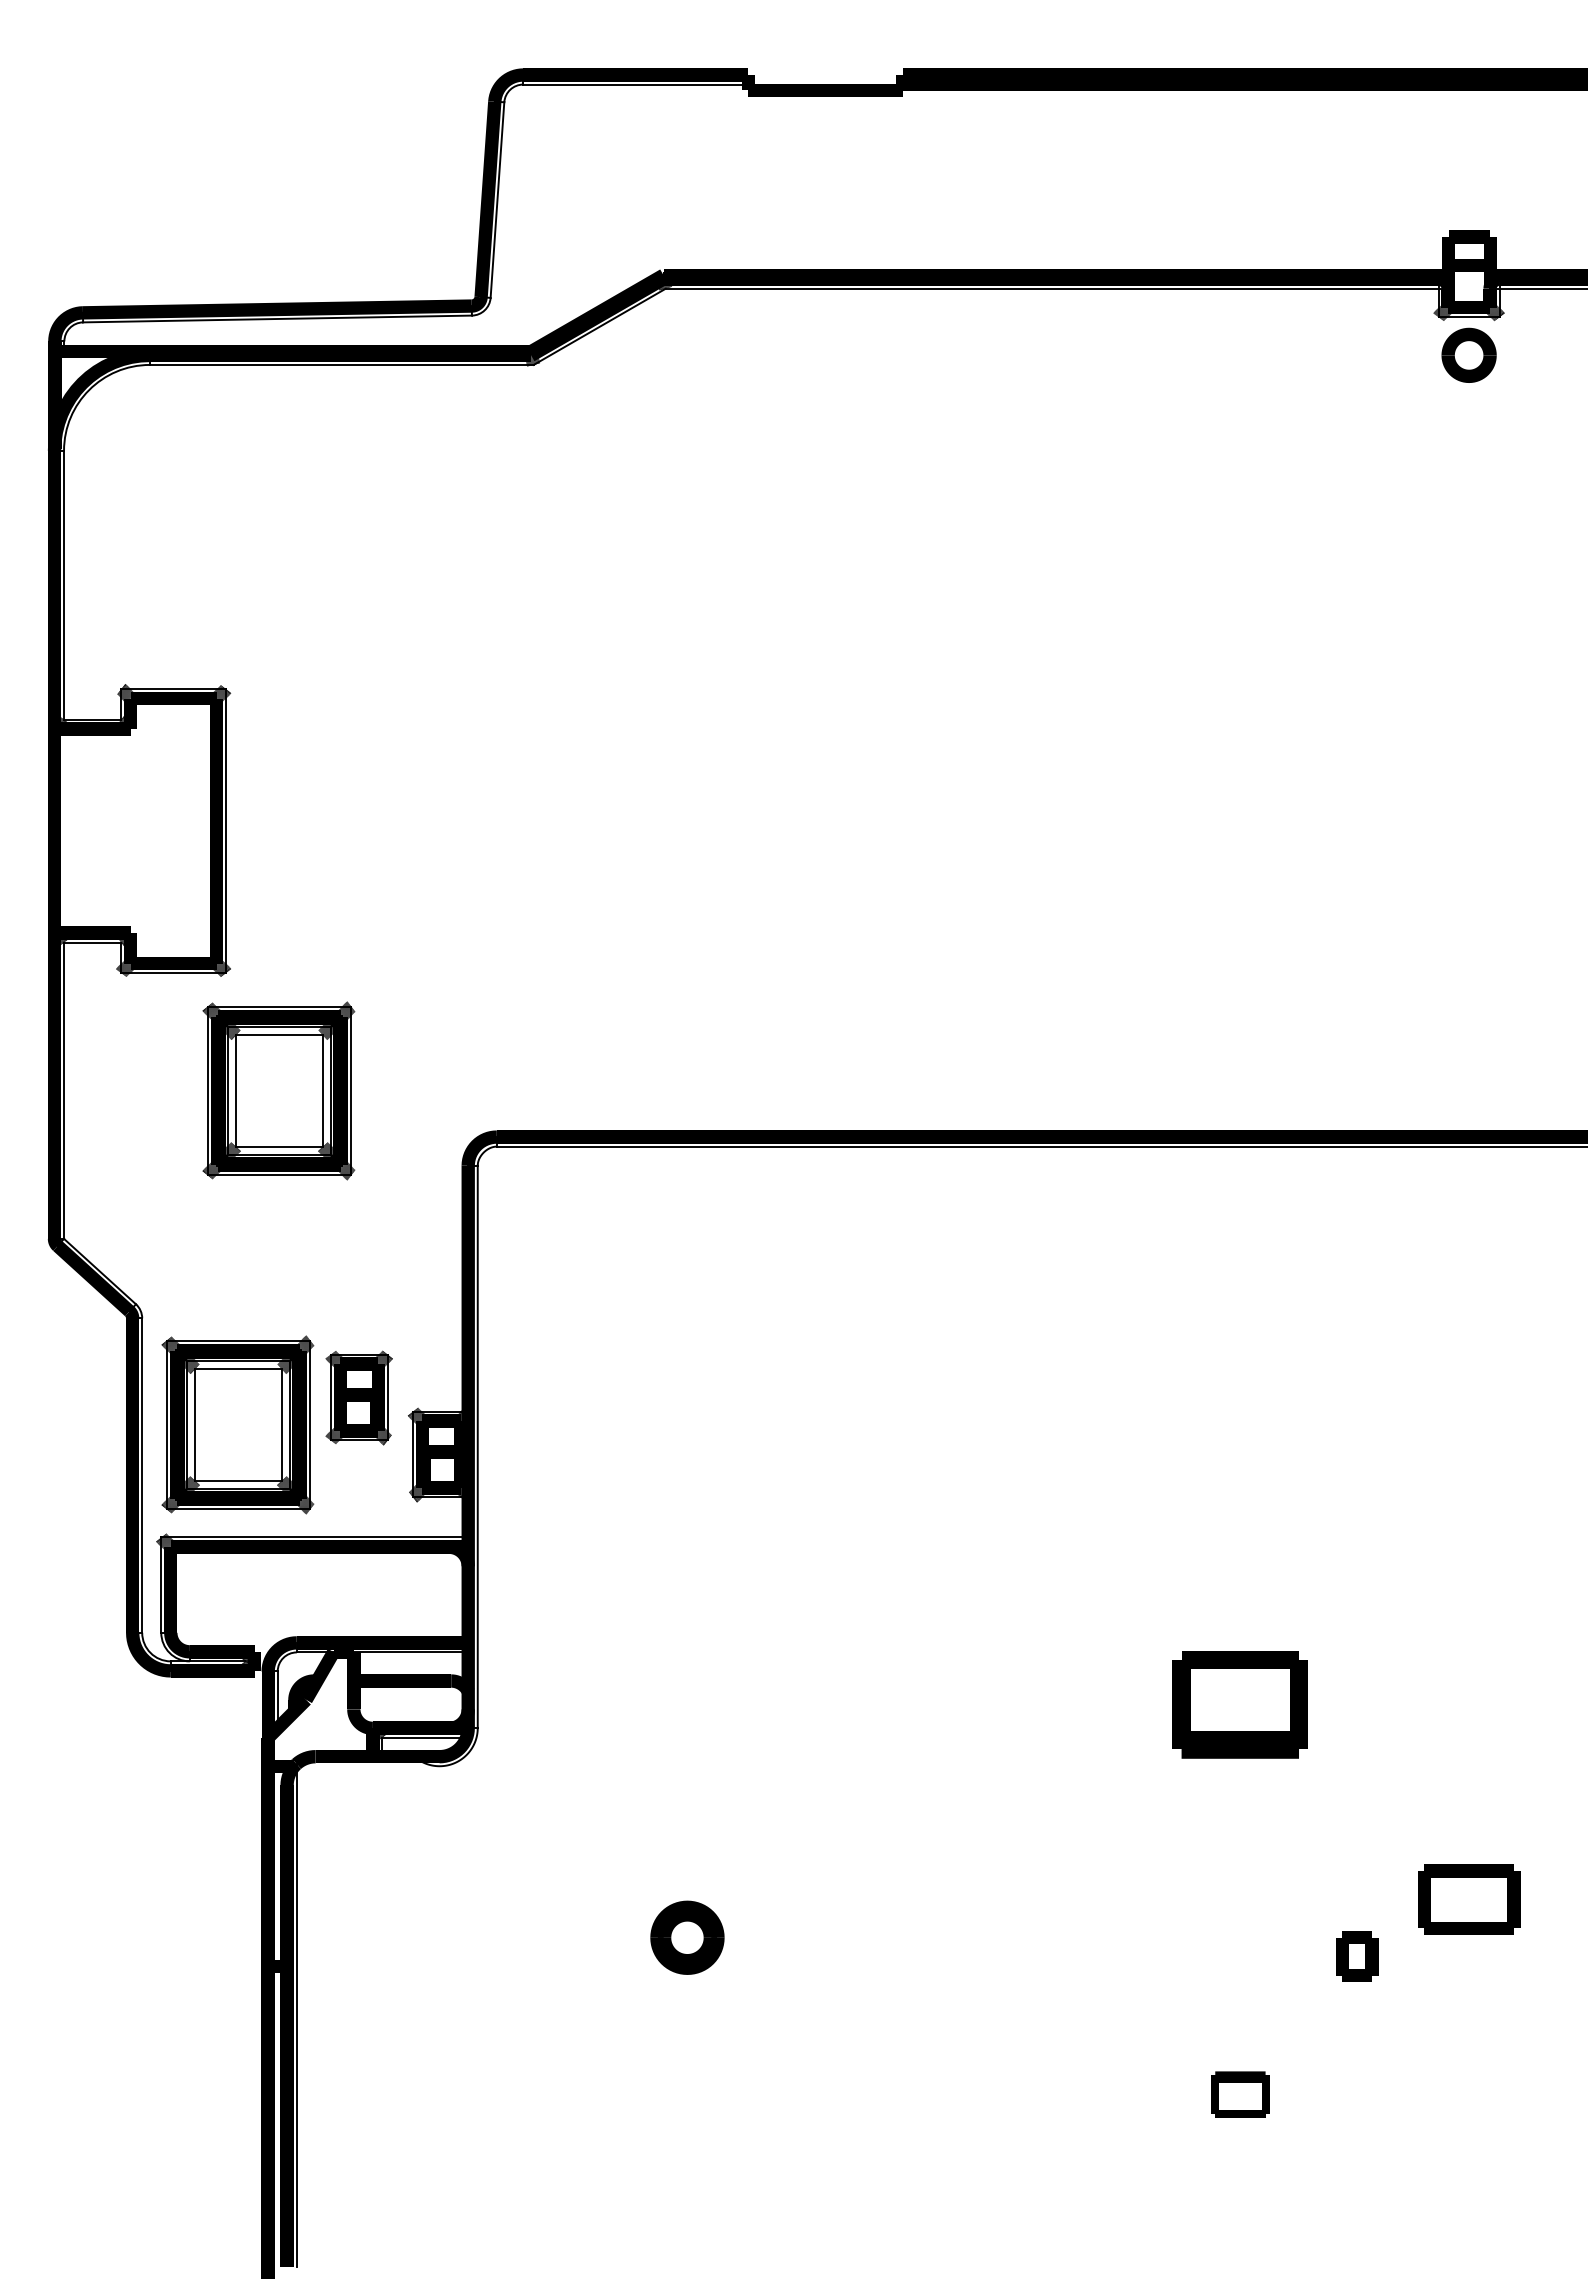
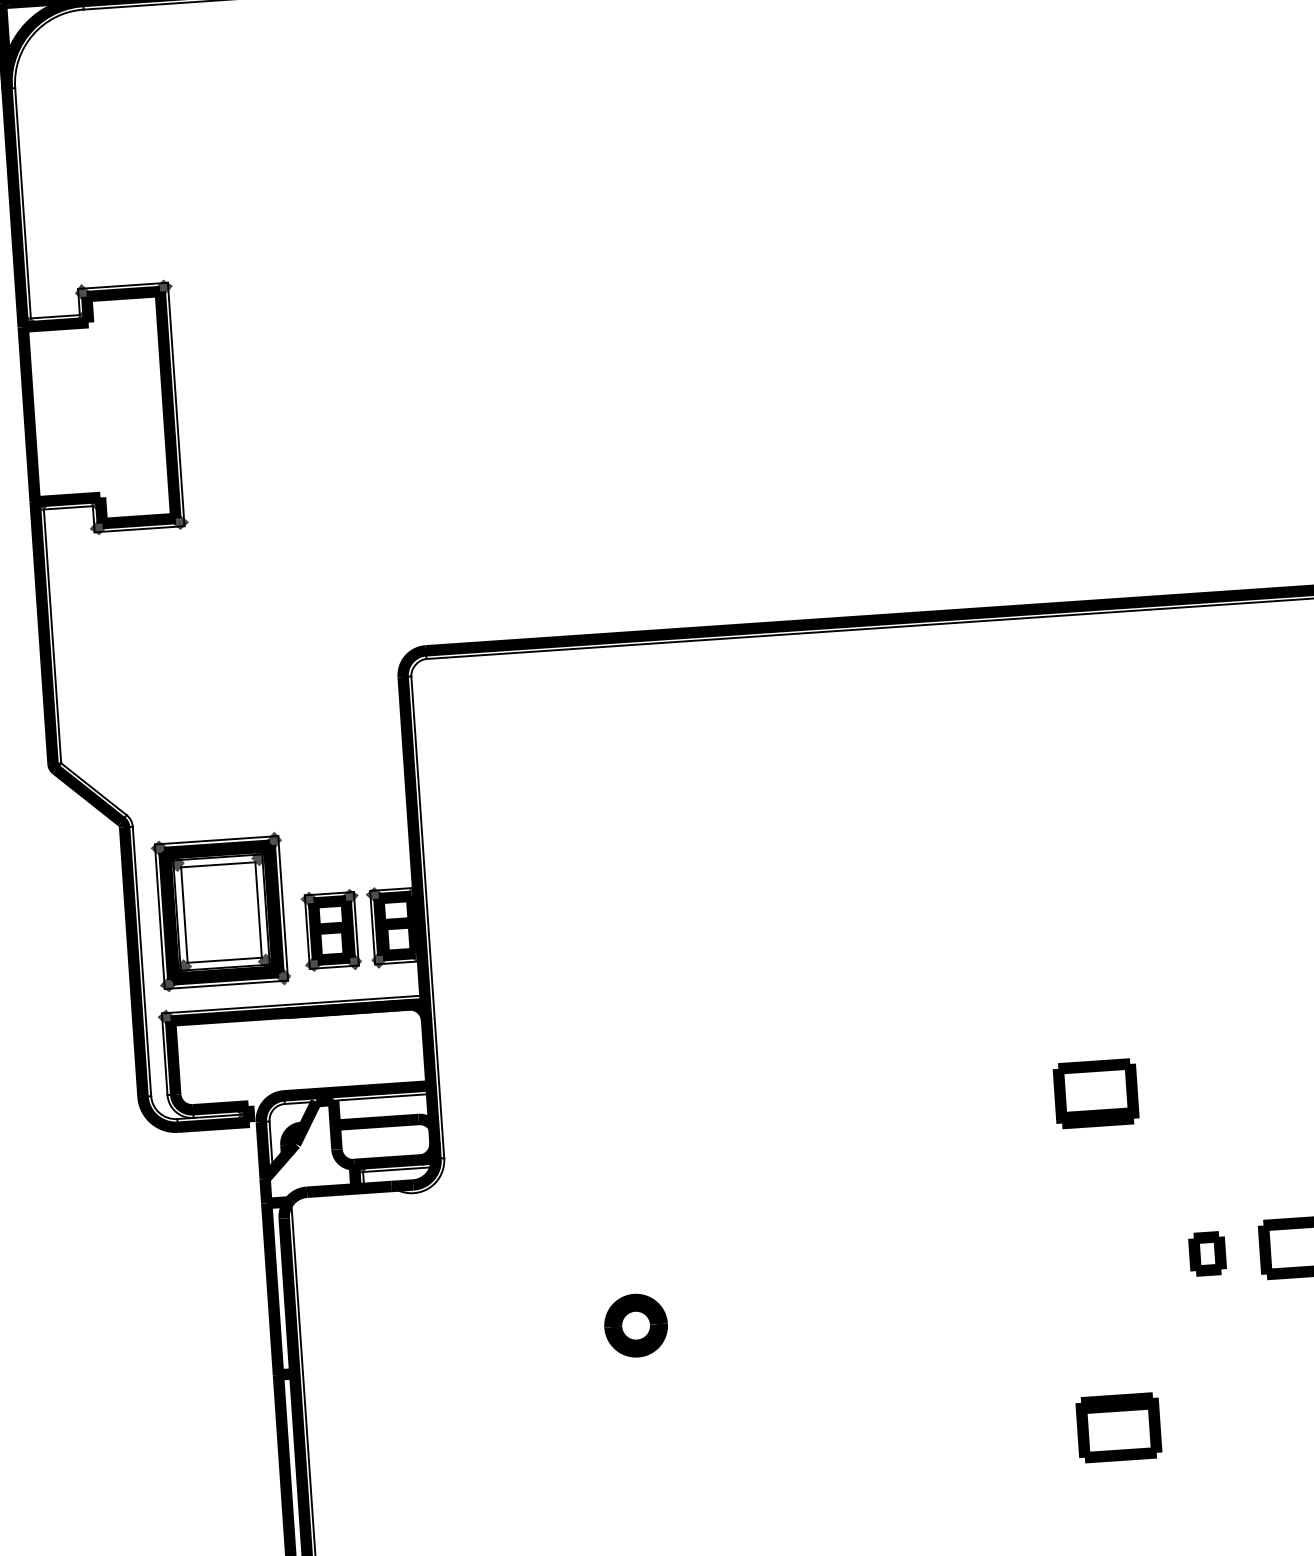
part: (278, 1090) -> (236, 623), removed
part: (358, 1397) -> (331, 930), moved
part: (1240, 1704) -> (1096, 1093), size x0.71
part: (1357, 1956) -> (1207, 1253), moved
part: (1240, 2094) -> (1119, 1427), size x1.67

